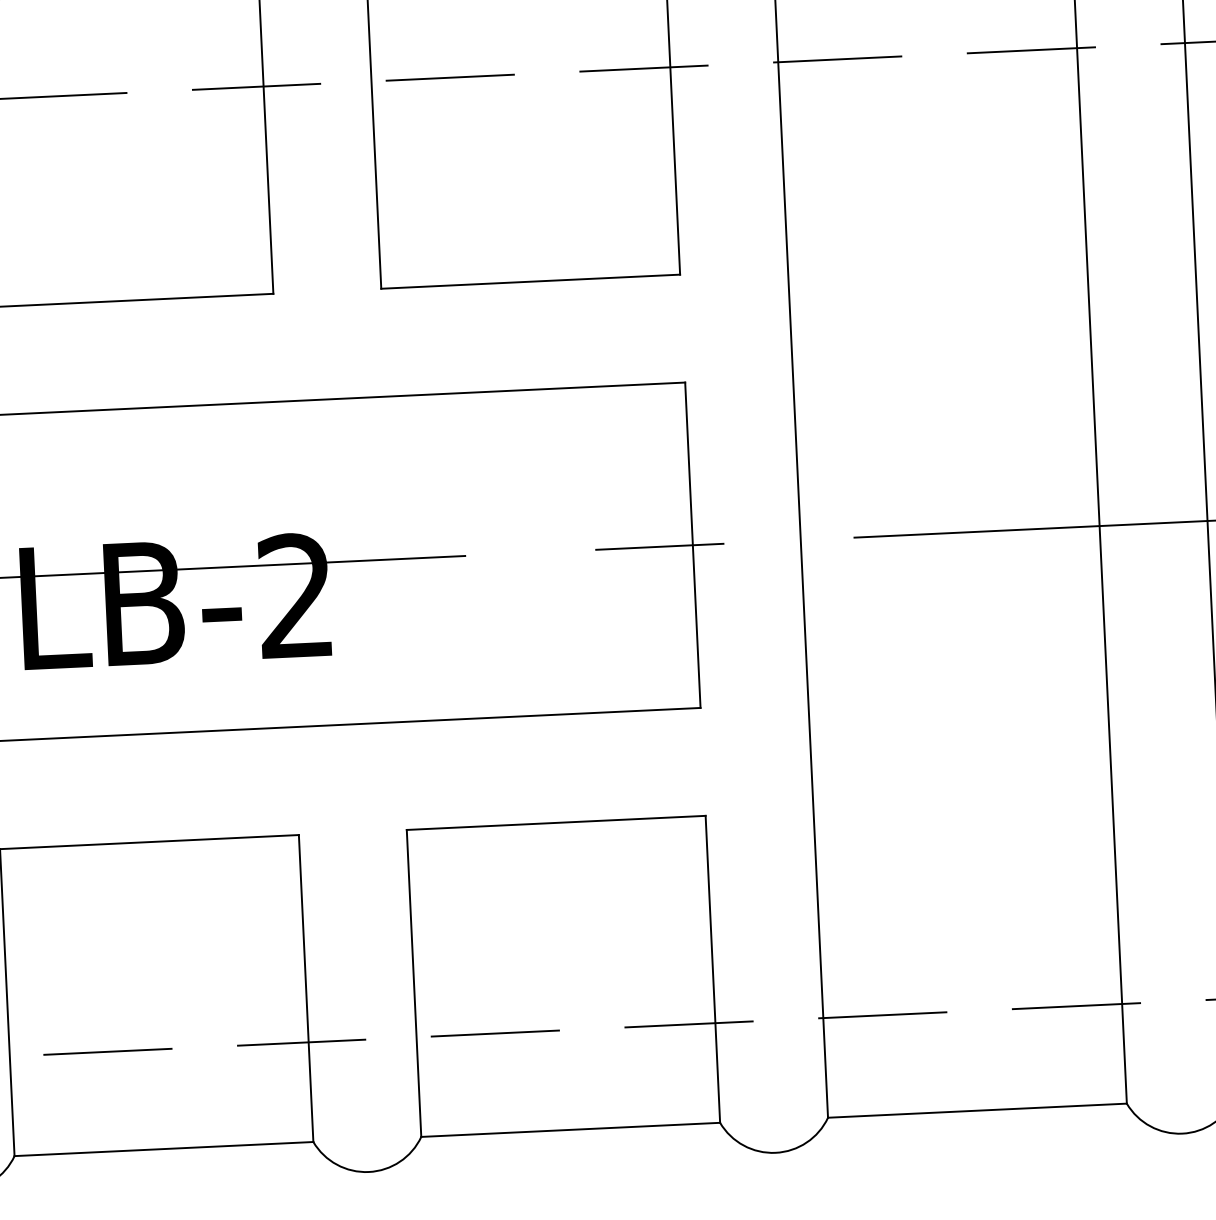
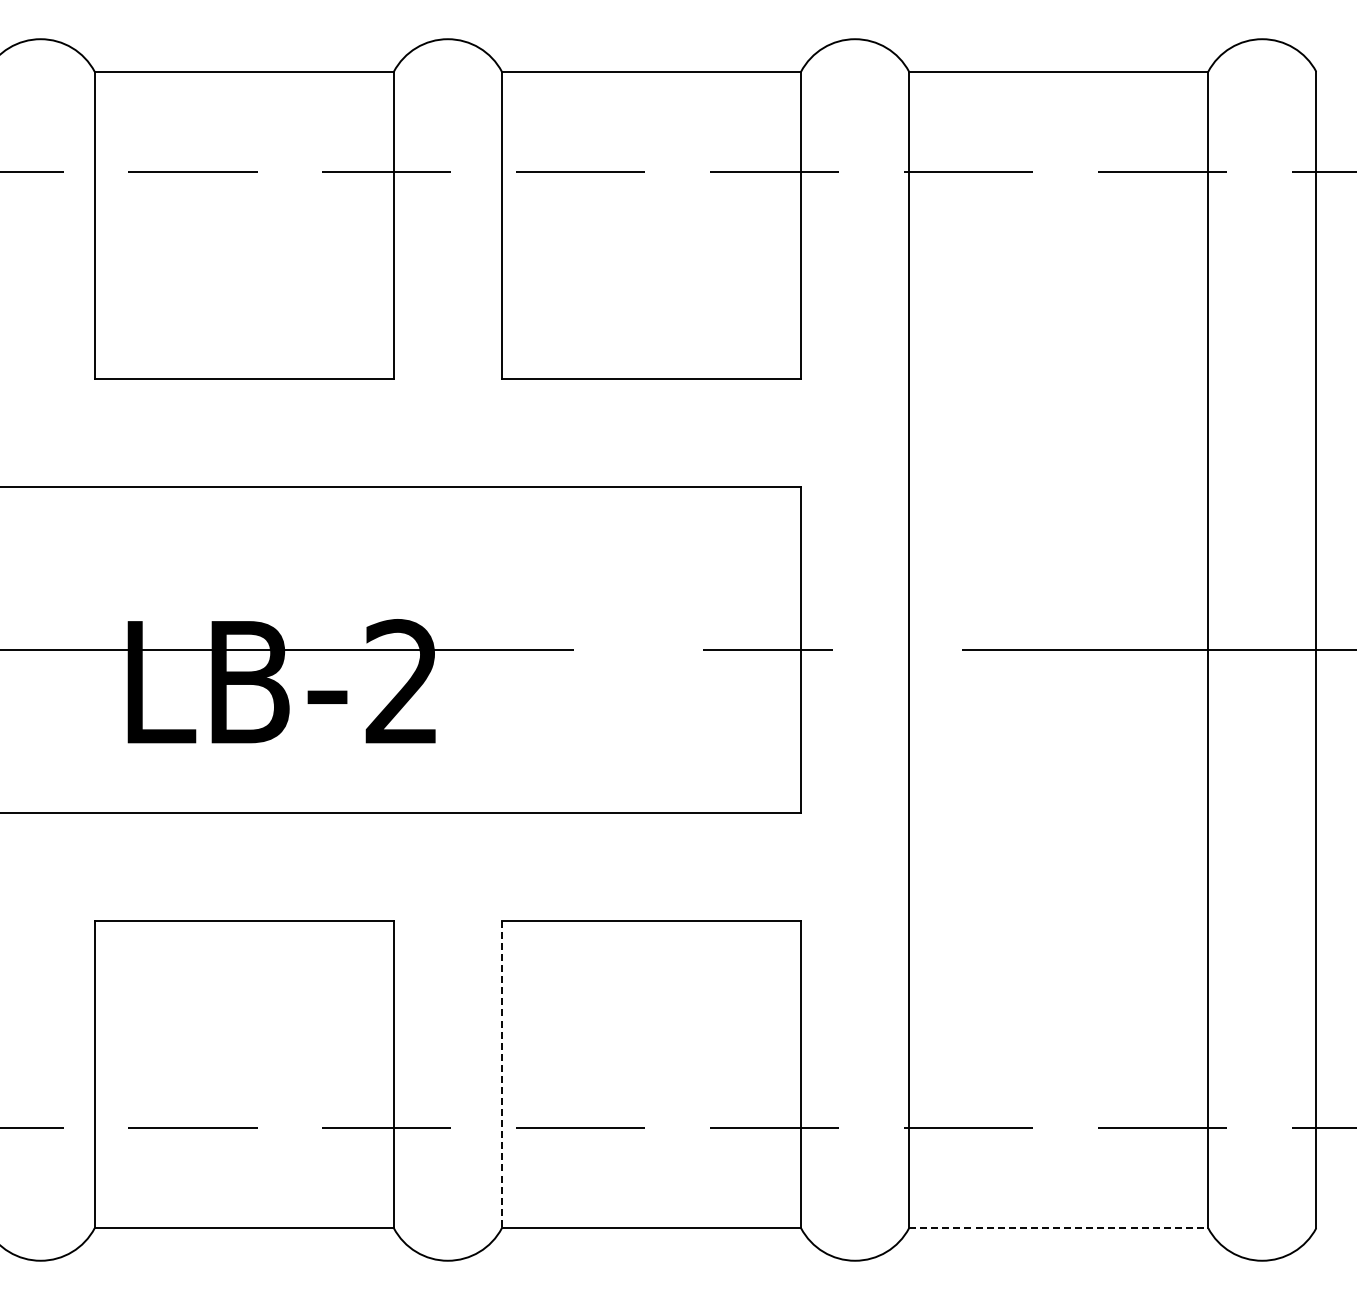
line: (413, 983) -> (501, 1074), solid -> dashed
line: (977, 1111) -> (1058, 1228), solid -> dashed

